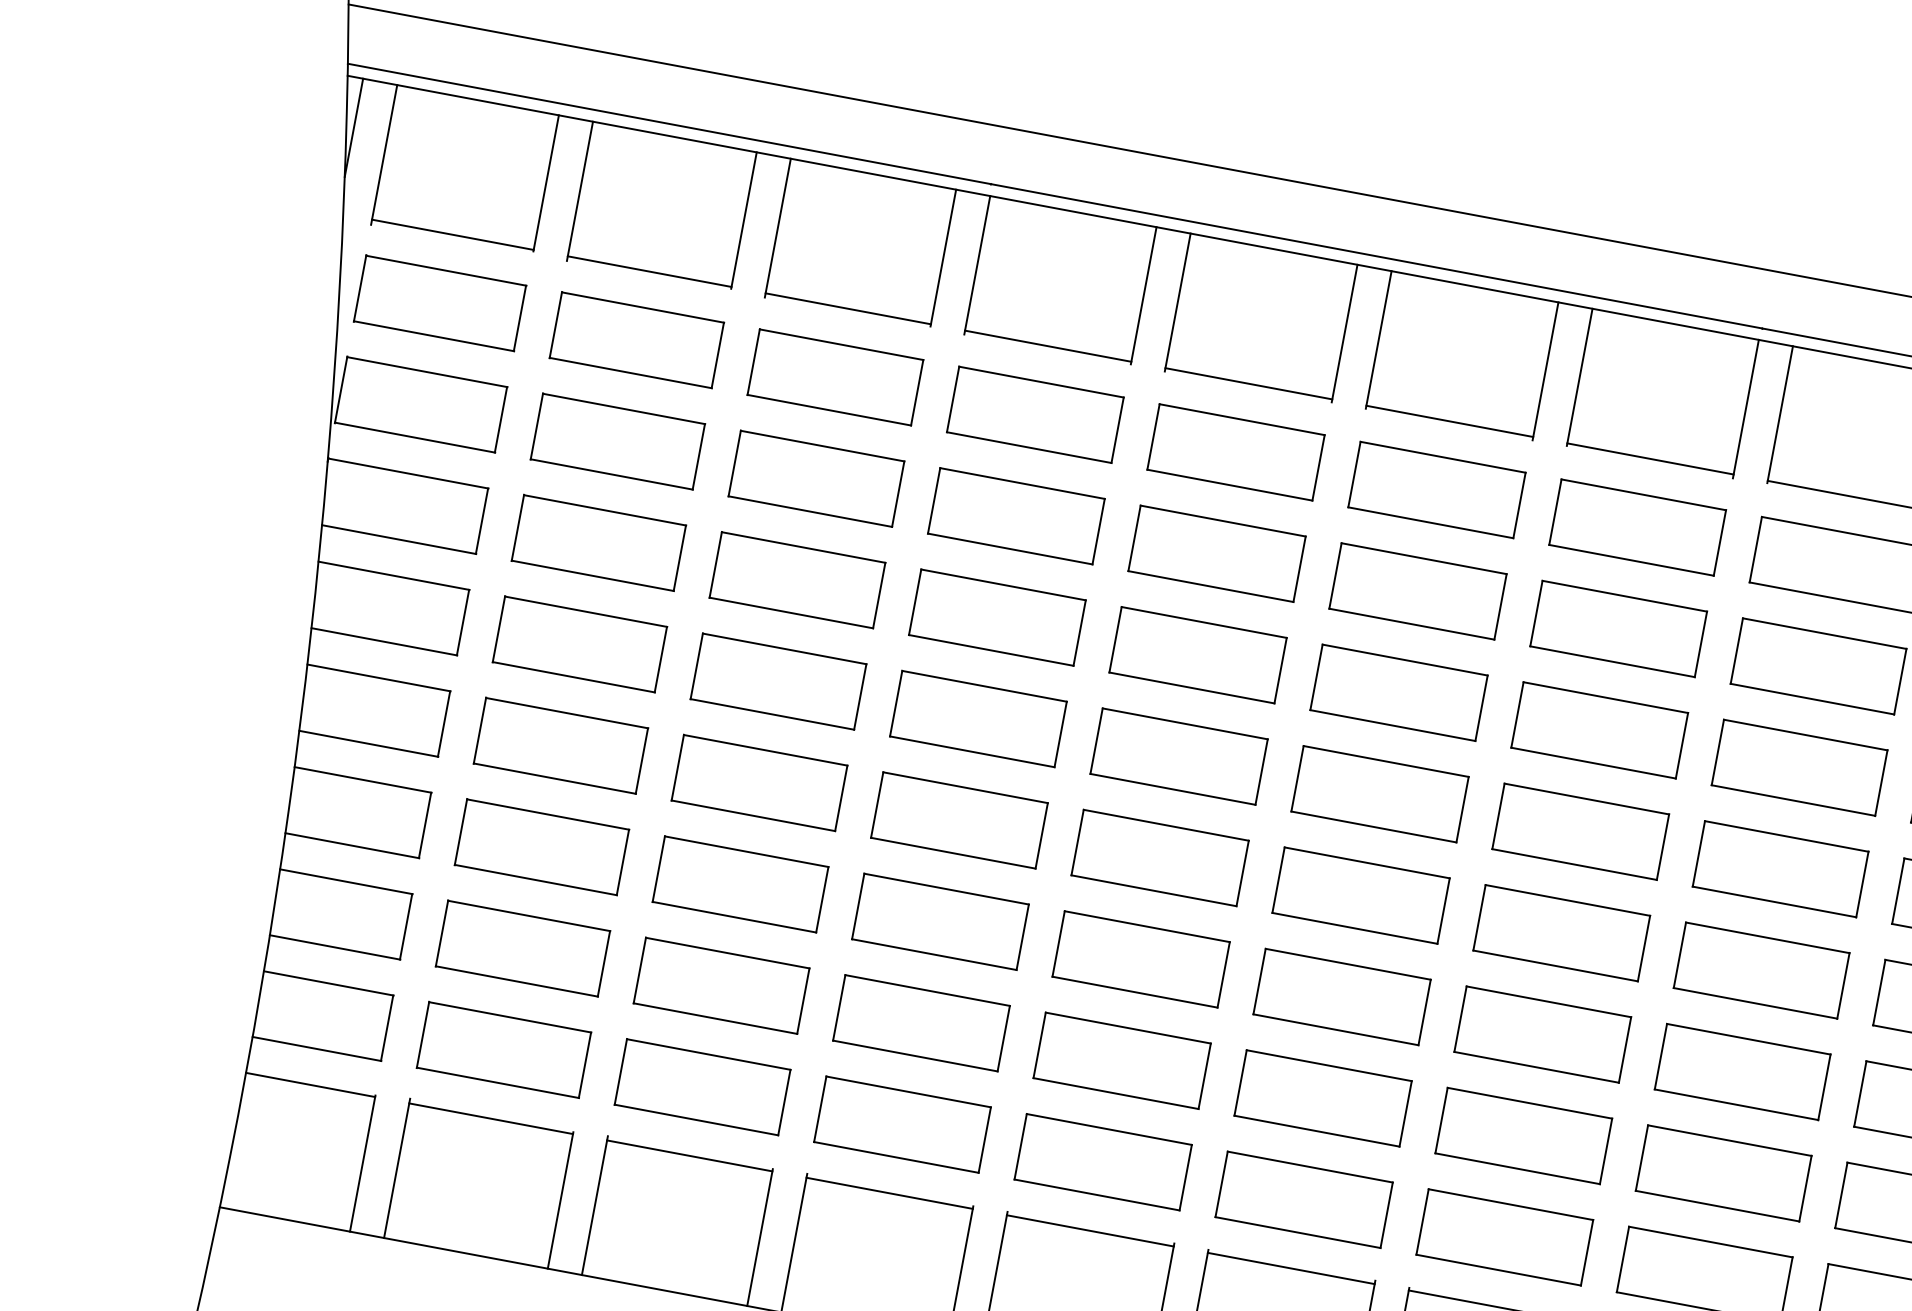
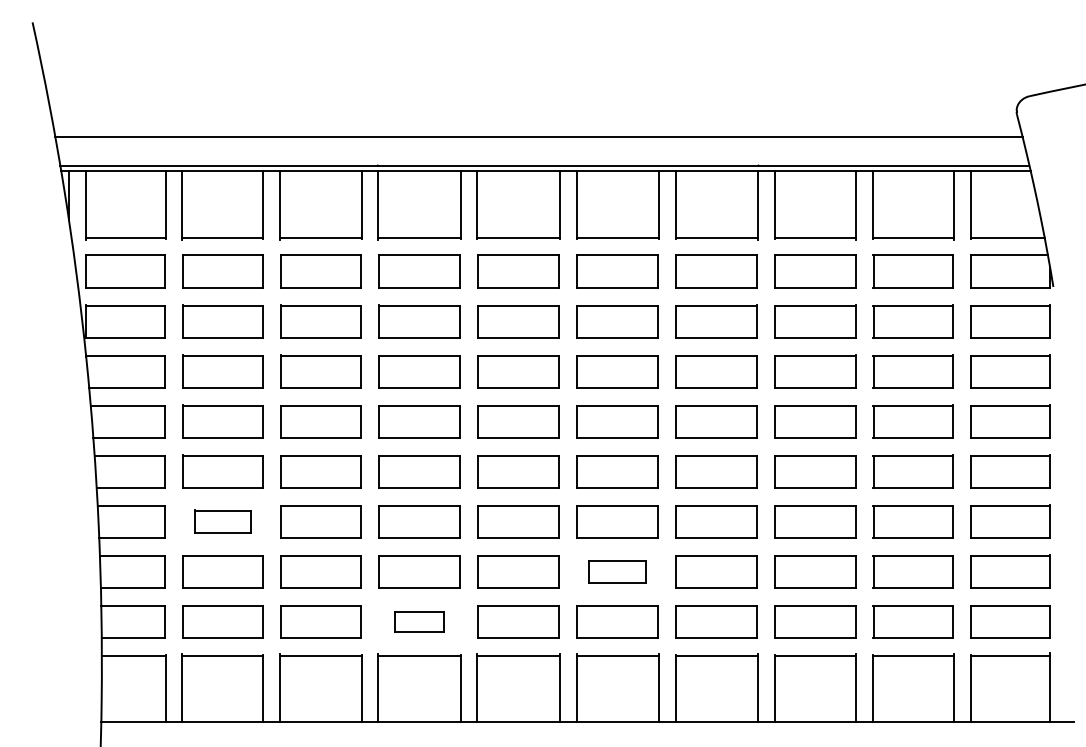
part: (541, 846) -> (222, 521), size x0.7
part: (1322, 1097) -> (617, 571), size x0.7
part: (902, 1123) -> (419, 621), size x0.6

